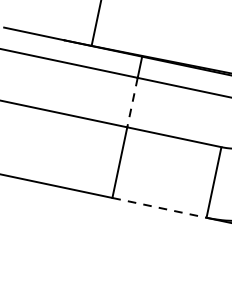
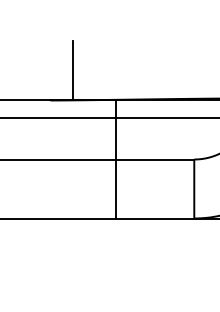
line: (132, 102) -> (115, 138), dashed -> solid
line: (160, 207) -> (155, 218), dashed -> solid

